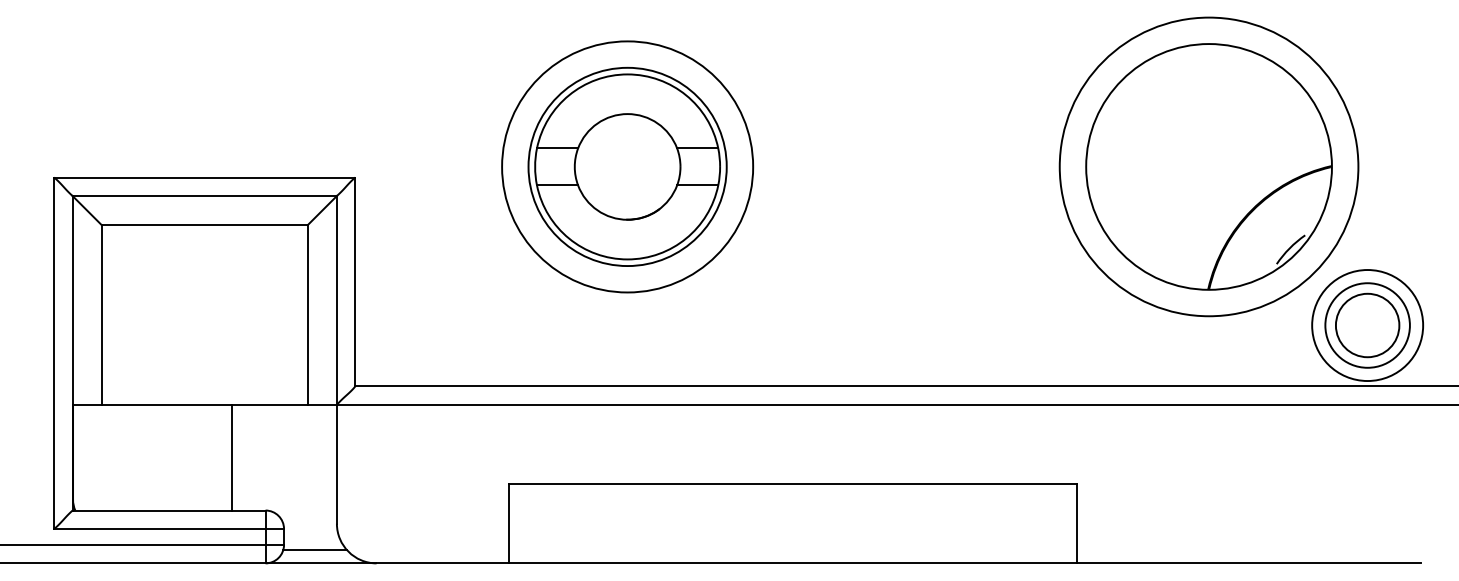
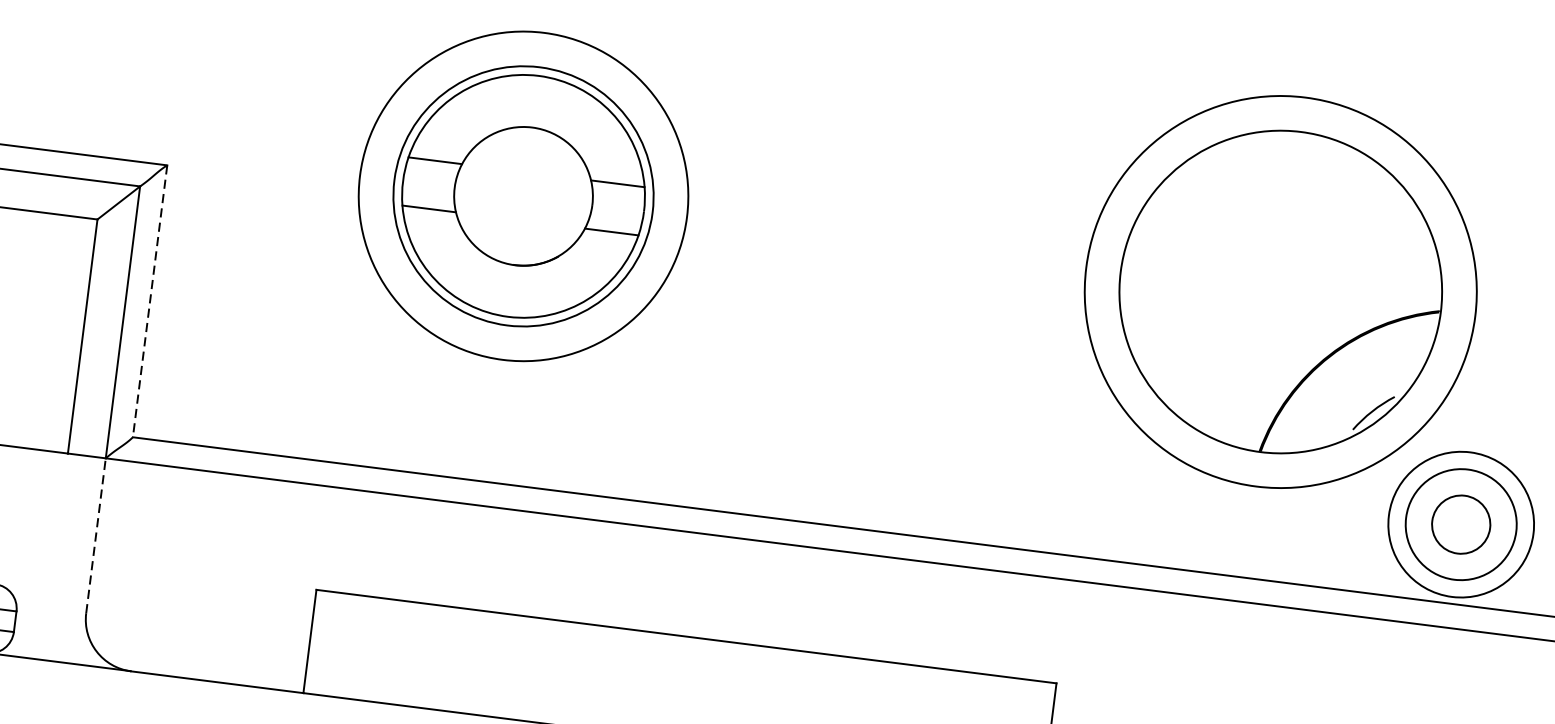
line: (355, 282) -> (150, 302), solid -> dashed
circle: (1367, 325) -> (1461, 524), size x0.7
line: (336, 463) -> (95, 534), solid -> dashed
line: (315, 550) -> (53, 644), removed

